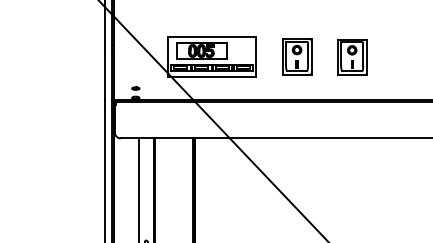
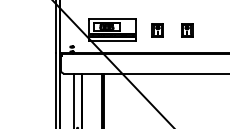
part: (296, 57) -> (157, 30), size x0.7
part: (350, 57) -> (186, 30), size x0.7

